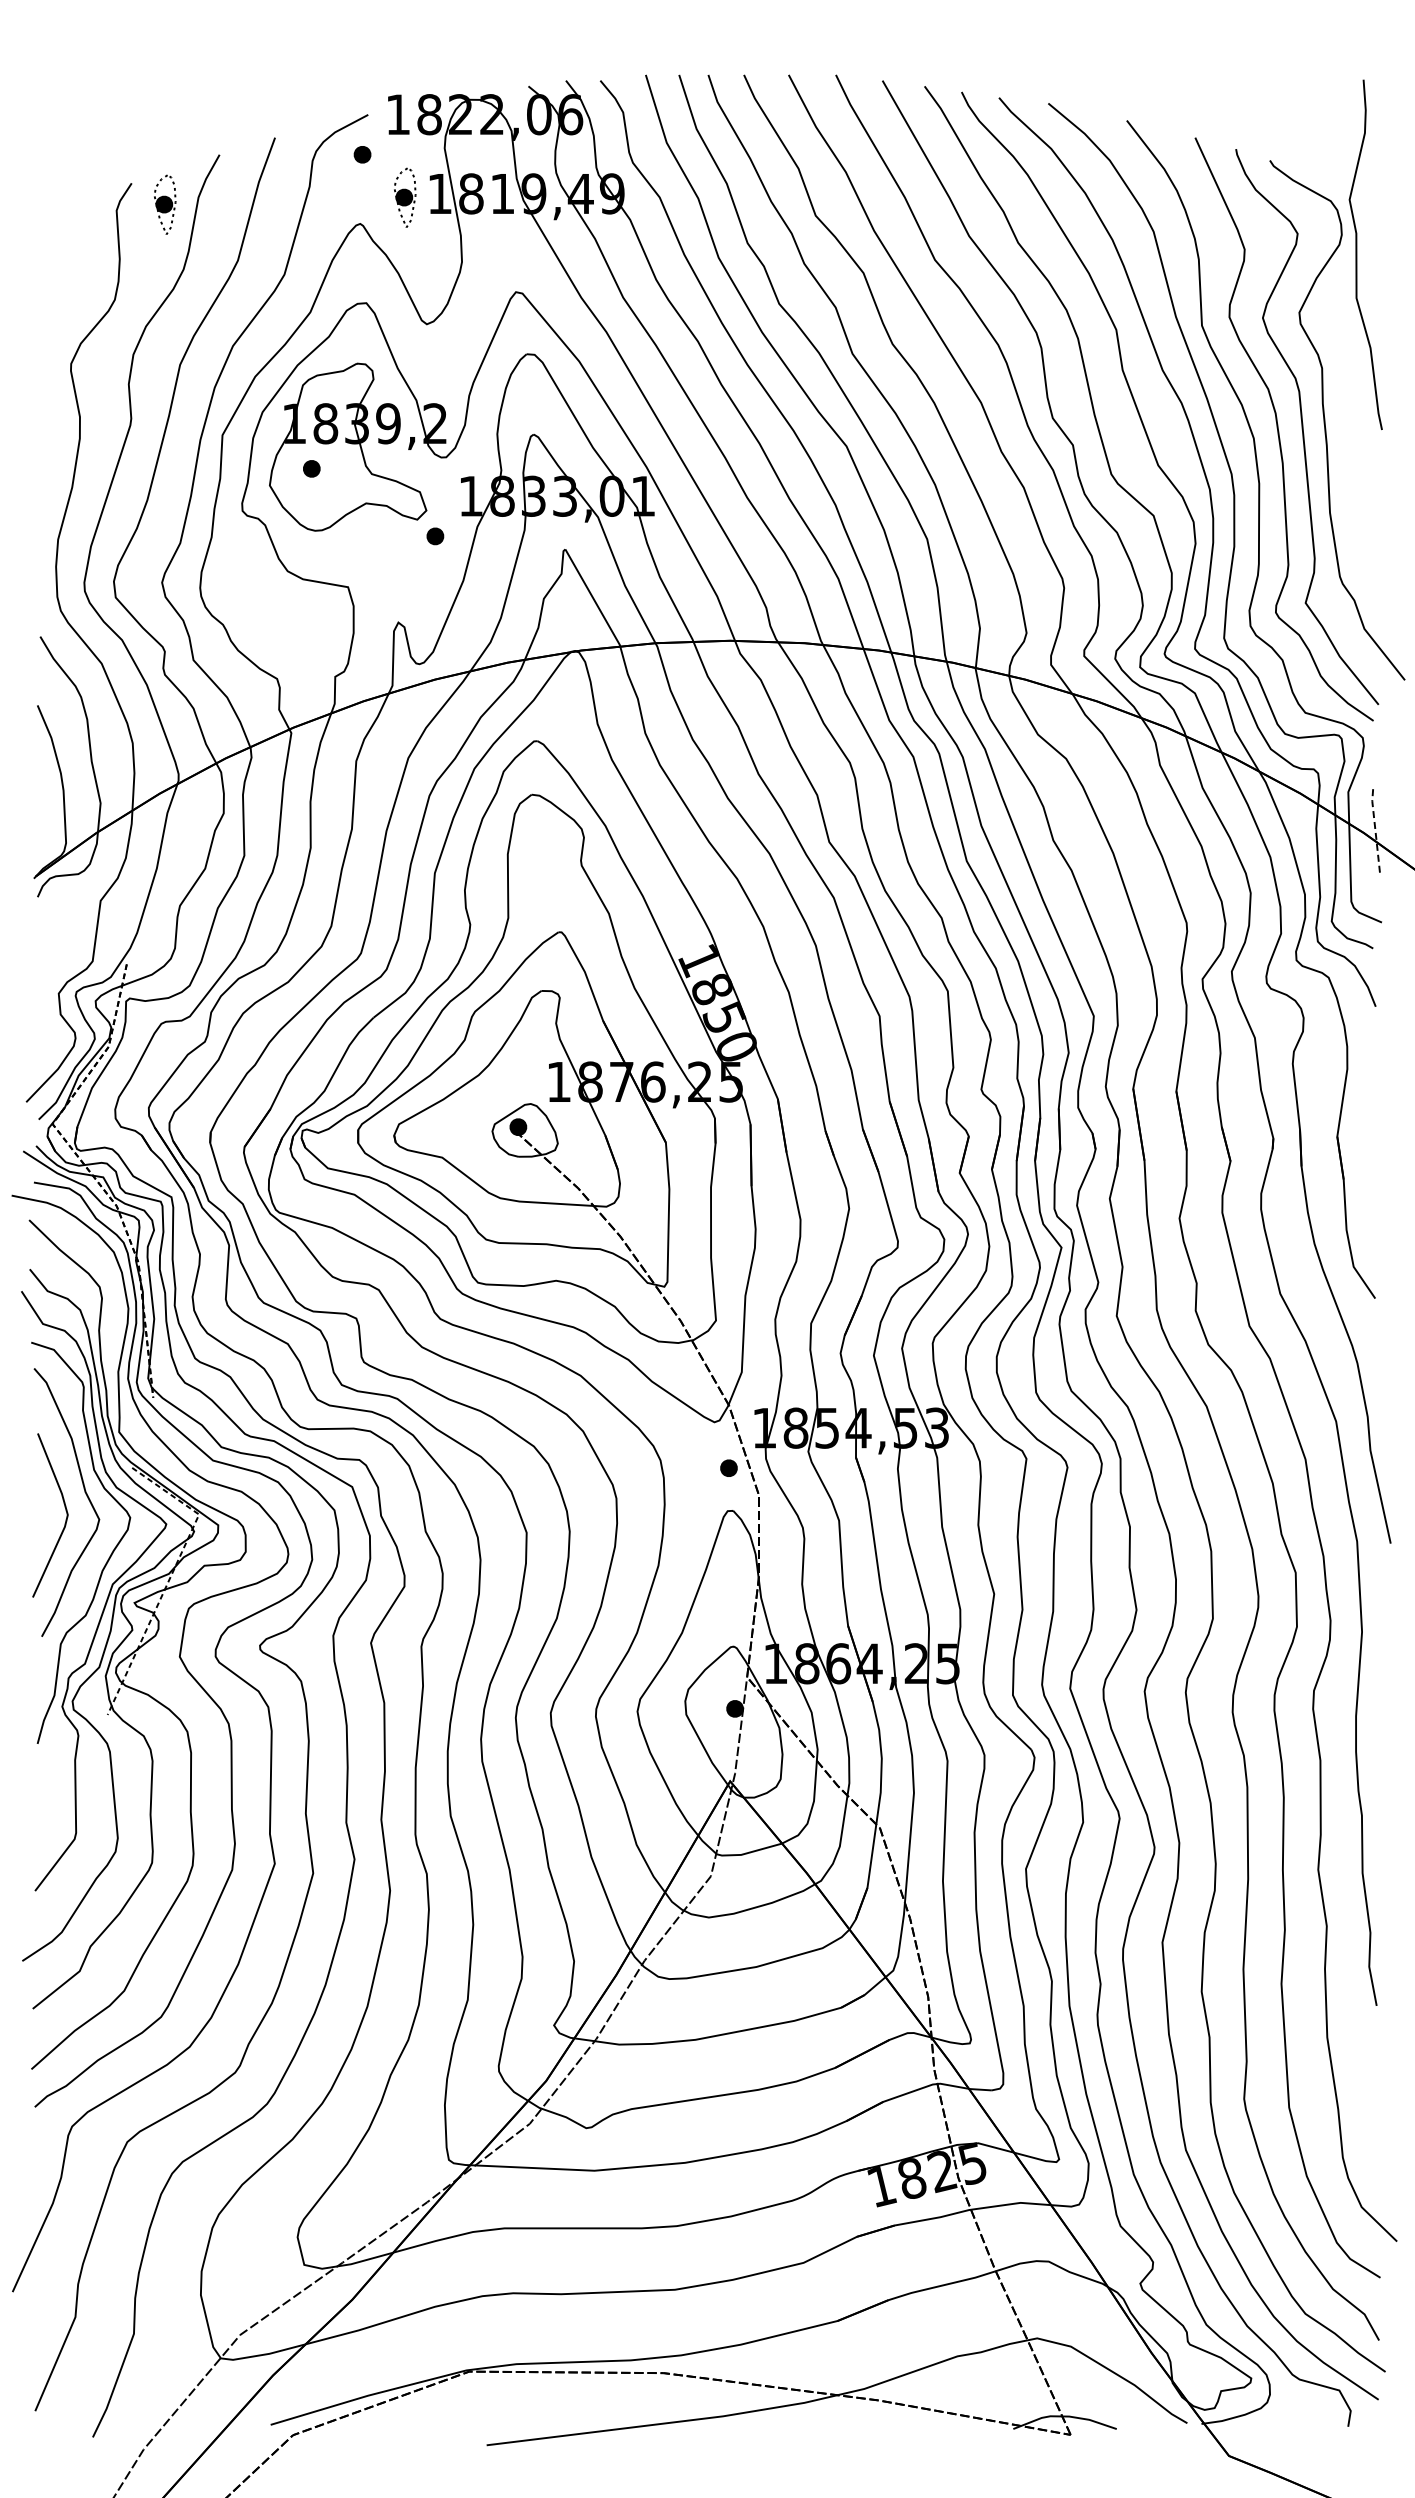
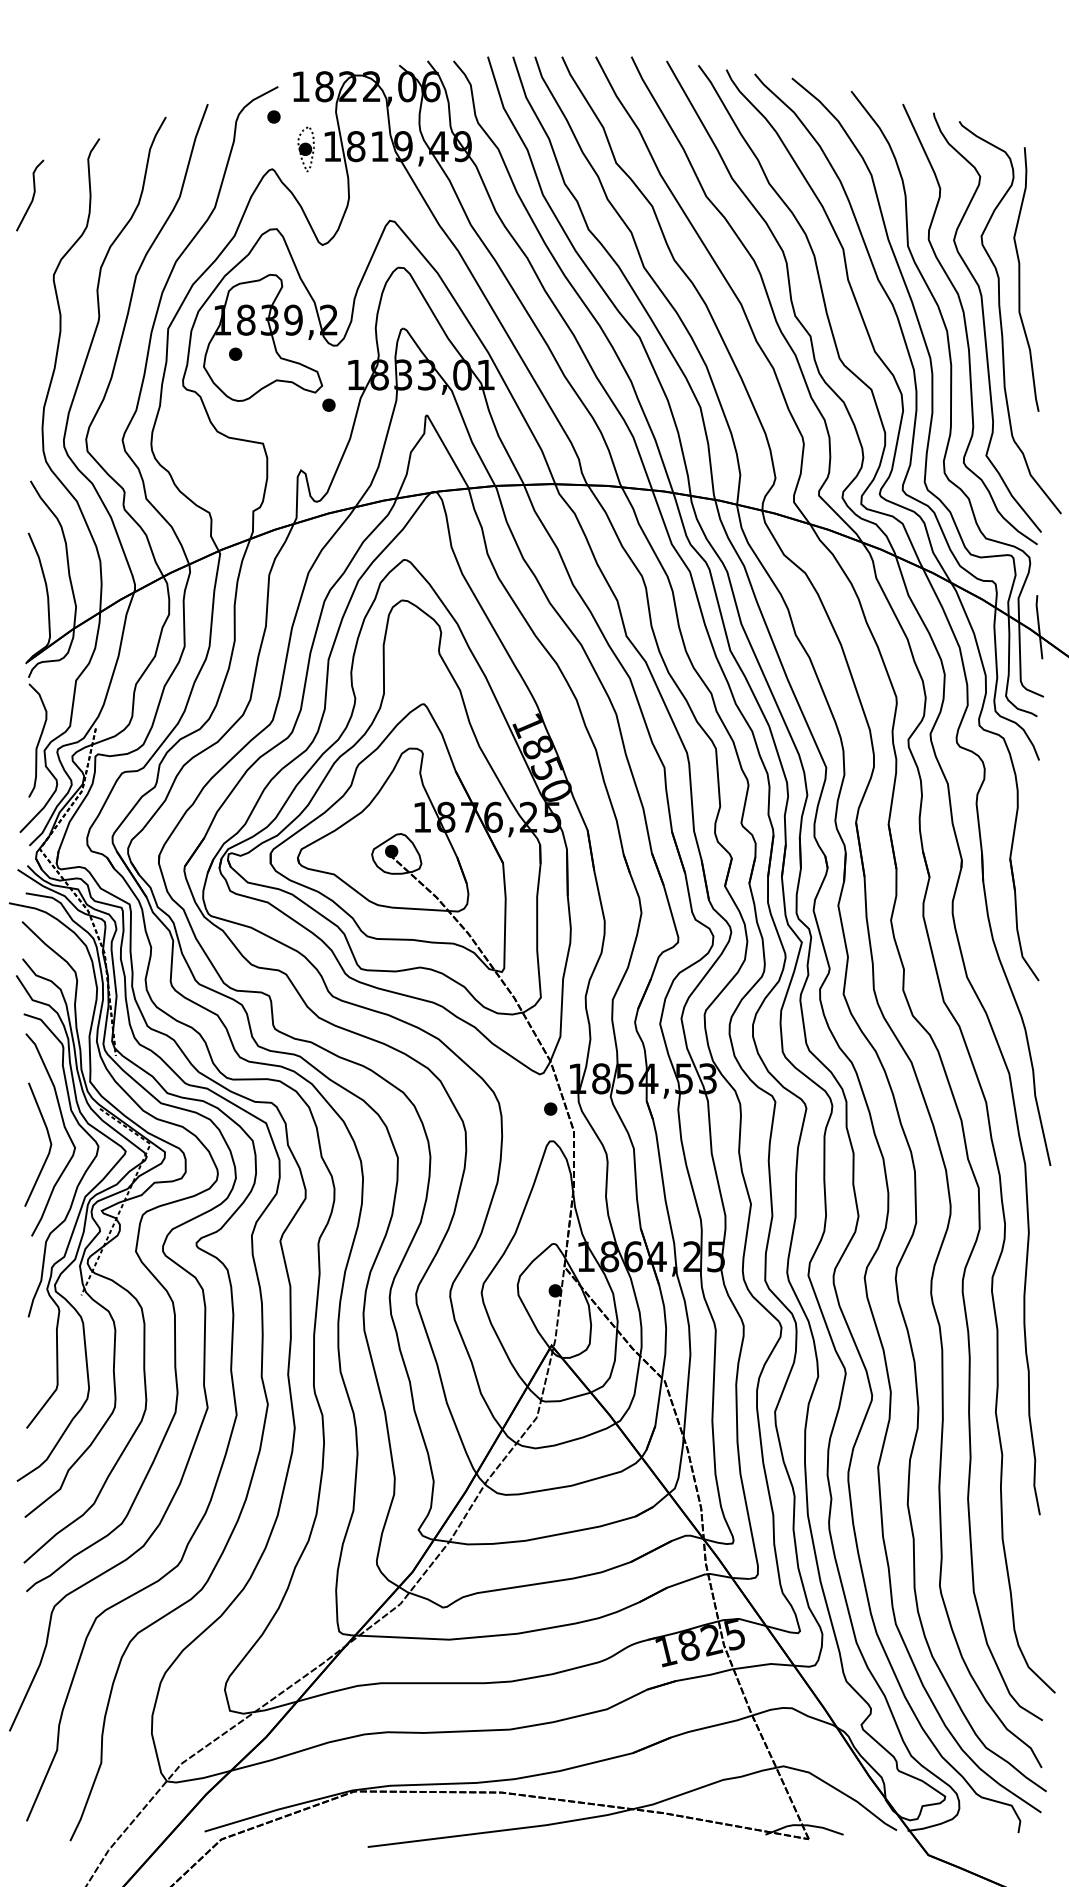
part: (165, 204) -> (125, 154), removed
curve: (1357, 254) -> (1020, 279), moved
curve: (43, 258) -> (32, 195), added
line: (1375, 828) -> (1039, 625), dashed -> solid
curve: (50, 980) -> (38, 740), added

